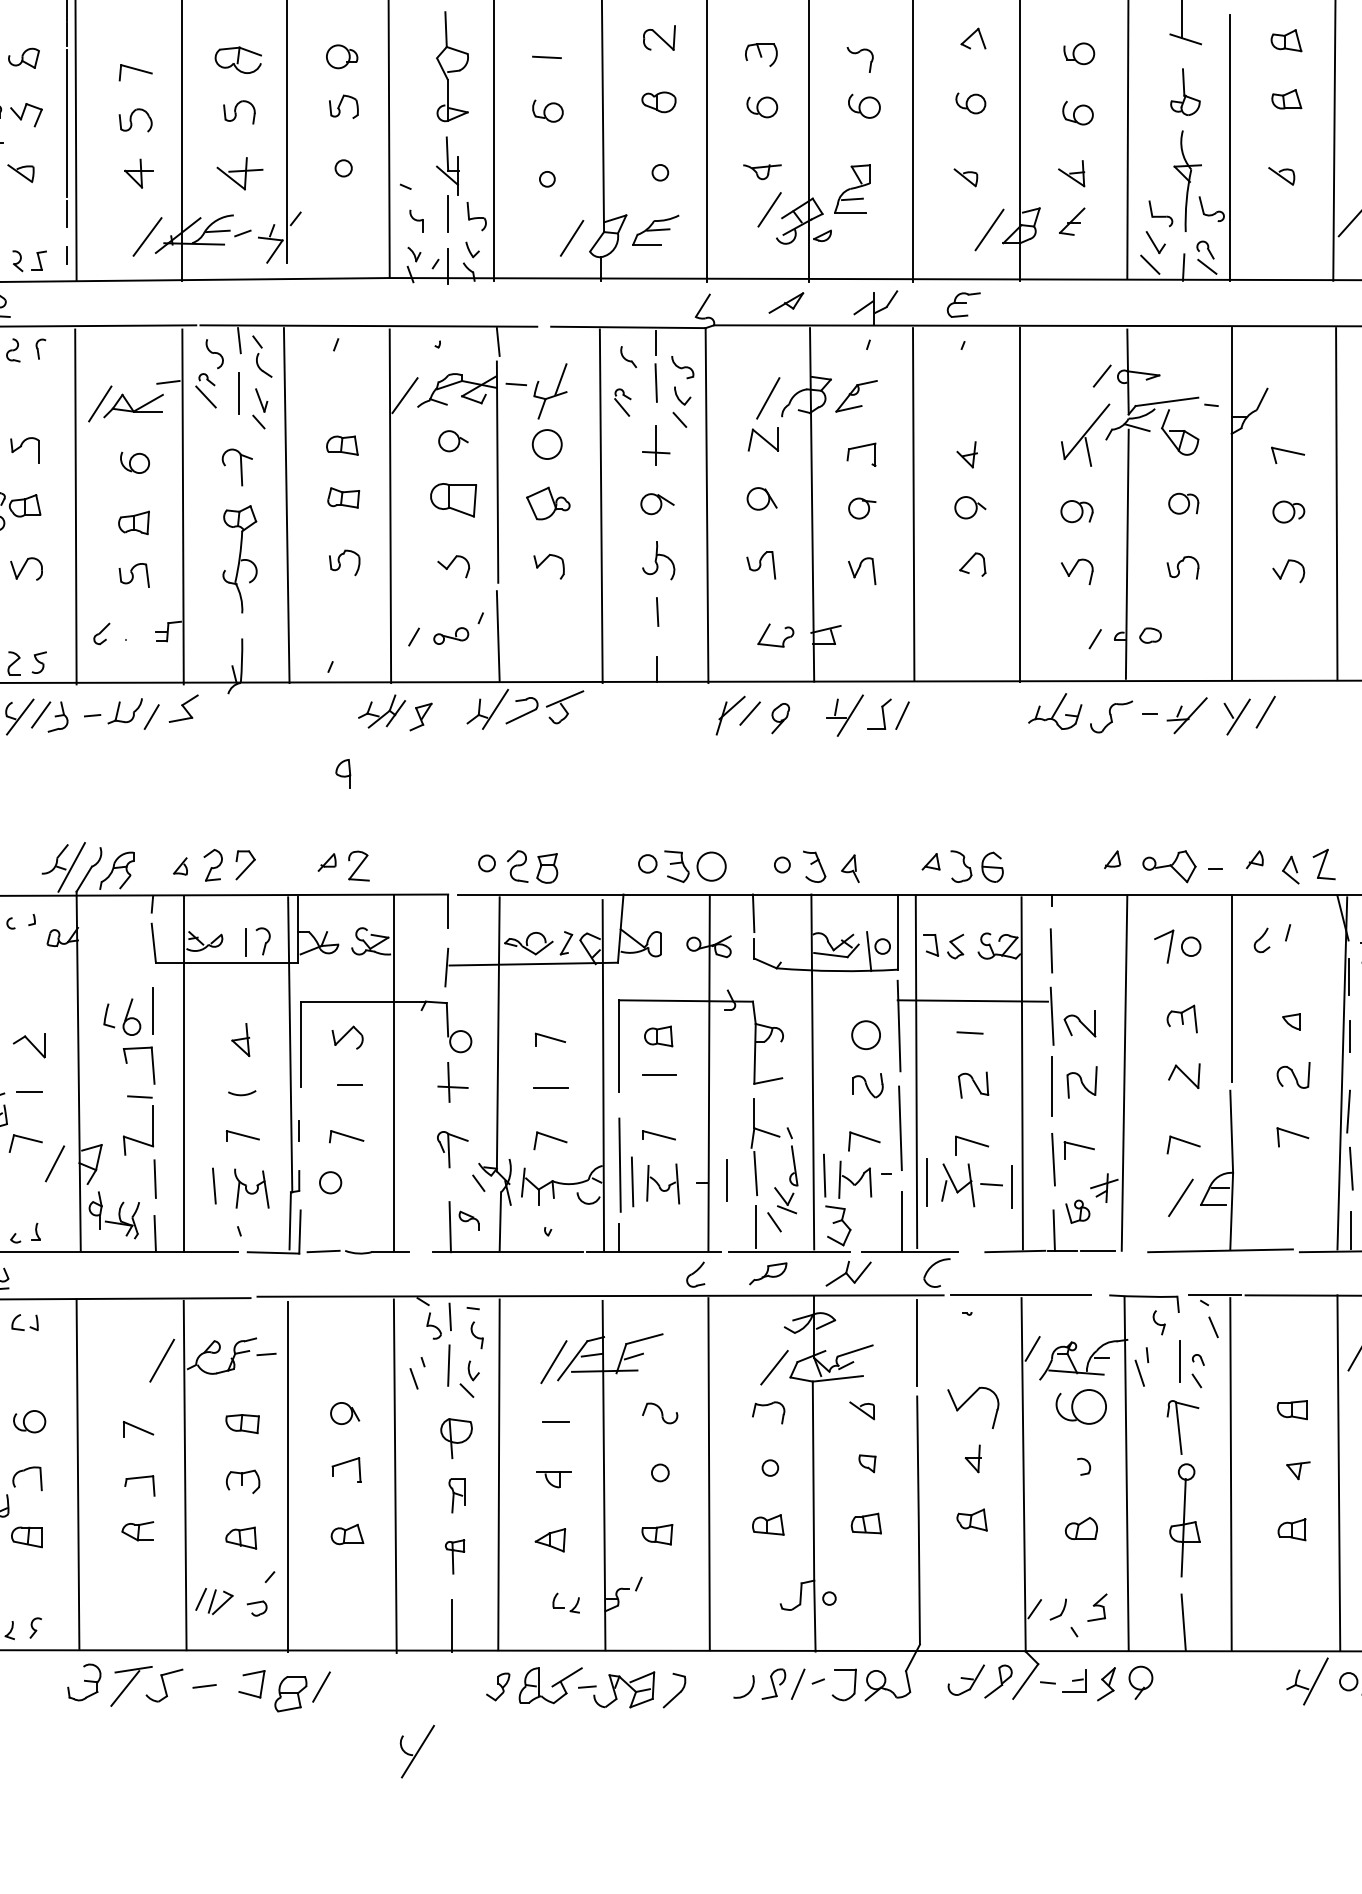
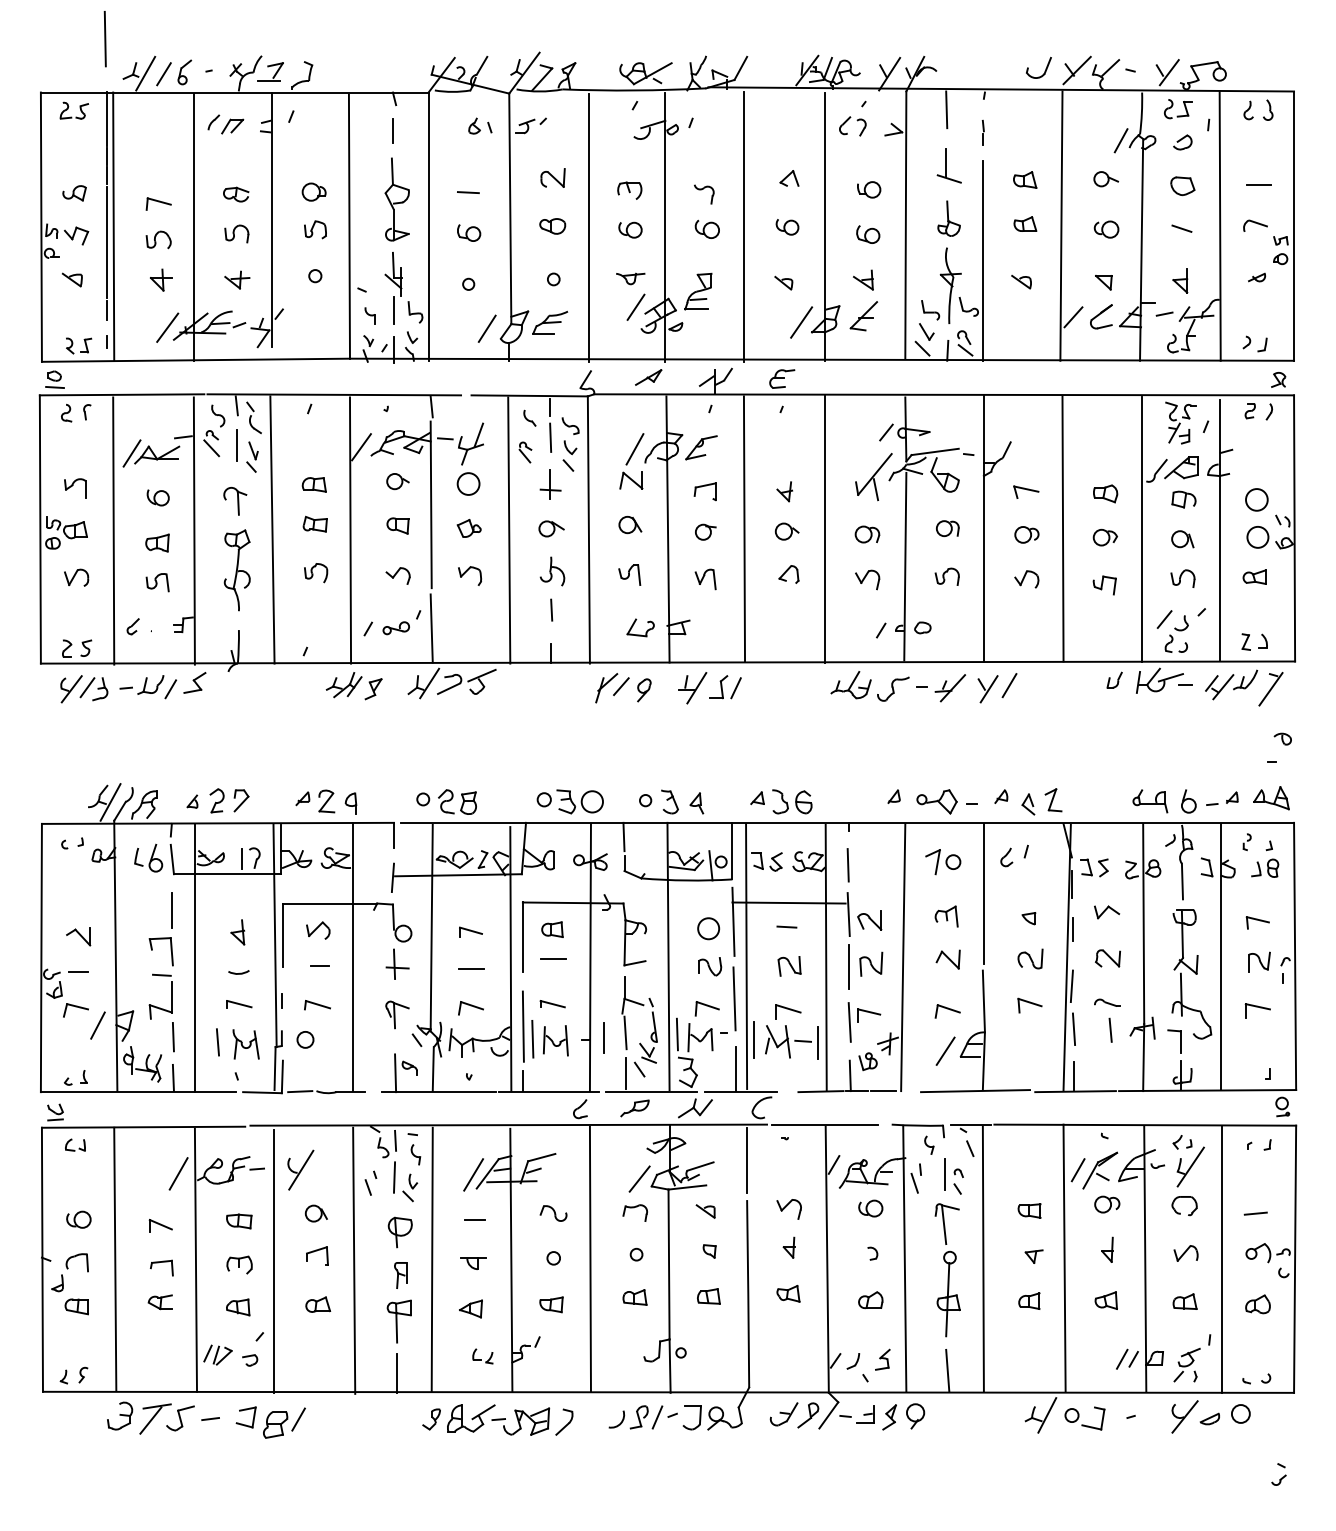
part: (238, 59) -> (236, 194), size x0.71
part: (240, 172) -> (237, 279), size x0.71
part: (1071, 221) -> (863, 316), size x1.43
part: (452, 499) -> (397, 525), size x0.62
part: (547, 503) -> (468, 528), size x0.71
part: (342, 773) -> (350, 803), moved
part: (122, 1016) -> (148, 857), moved
part: (1081, 1406) -> (870, 1208), size x0.62
part: (972, 1408) -> (788, 1209), size x0.62
part: (454, 1556) -> (398, 1321), size x1.67
part: (416, 1750) -> (300, 1169), moved

